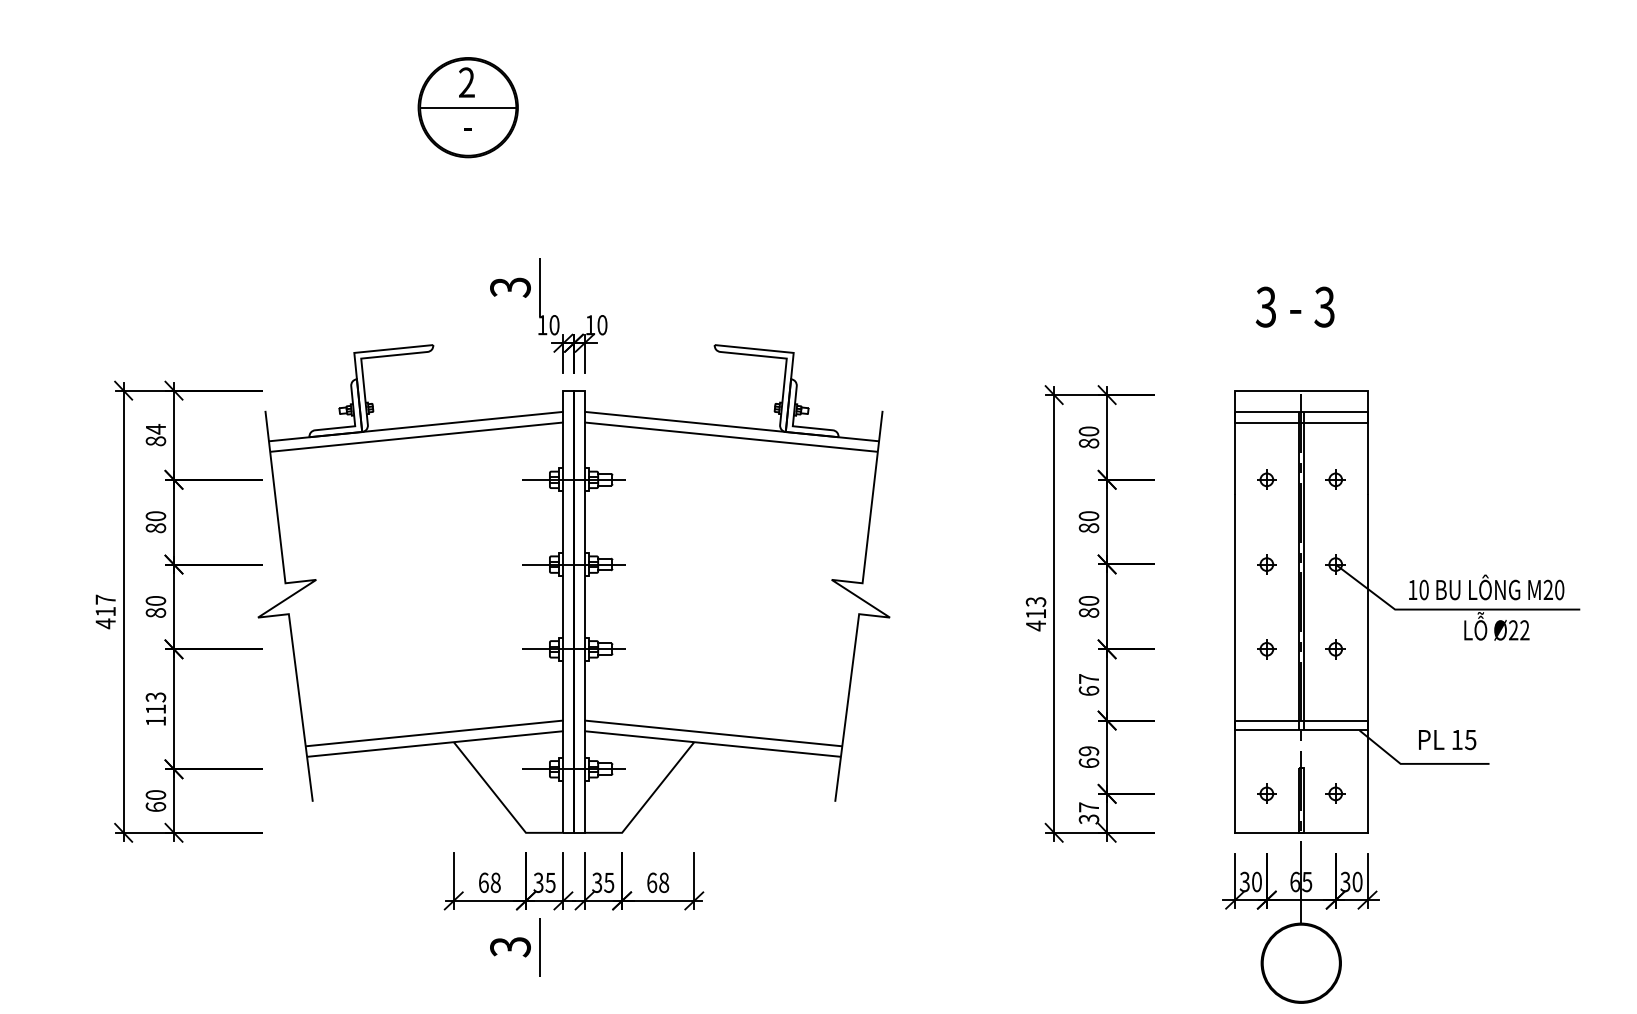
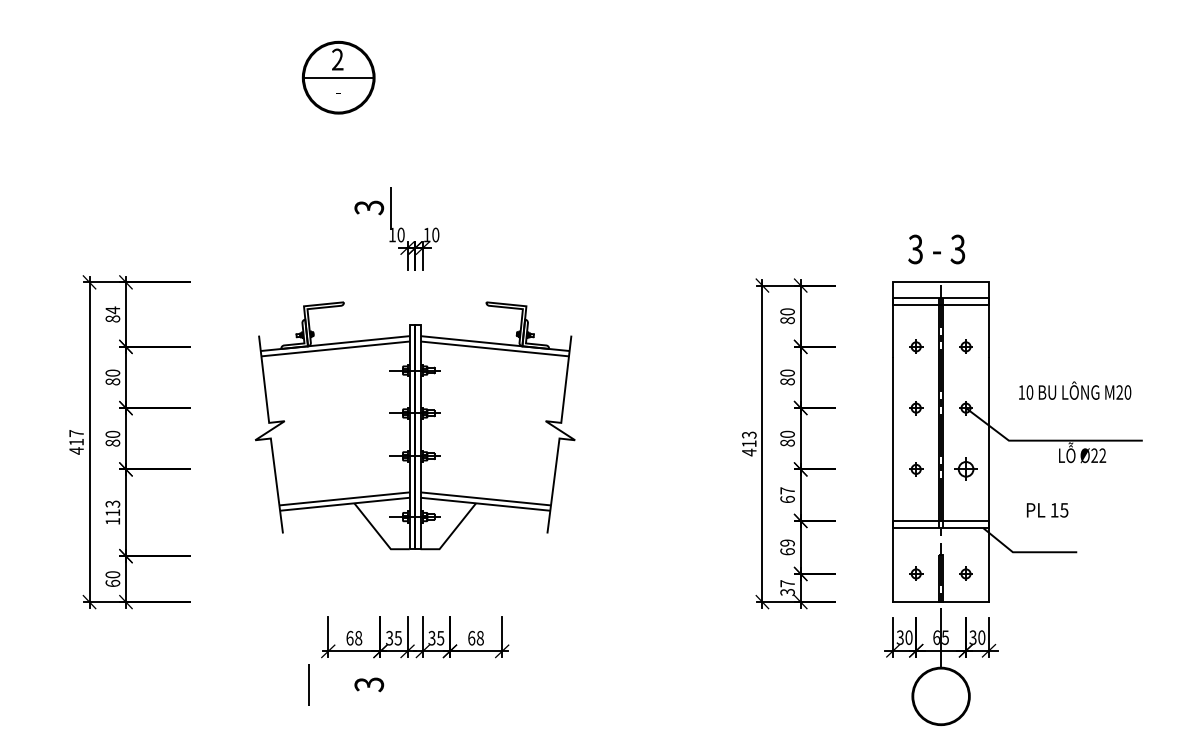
text: (1294, 306) -> (936, 248), moved
text: (1486, 587) -> (1075, 390), moved
part: (573, 588) -> (414, 425), size x0.7
part: (1335, 649) -> (965, 469), size x1.6
text: (1447, 740) -> (1047, 510), moved
line: (539, 947) -> (308, 685), moved

